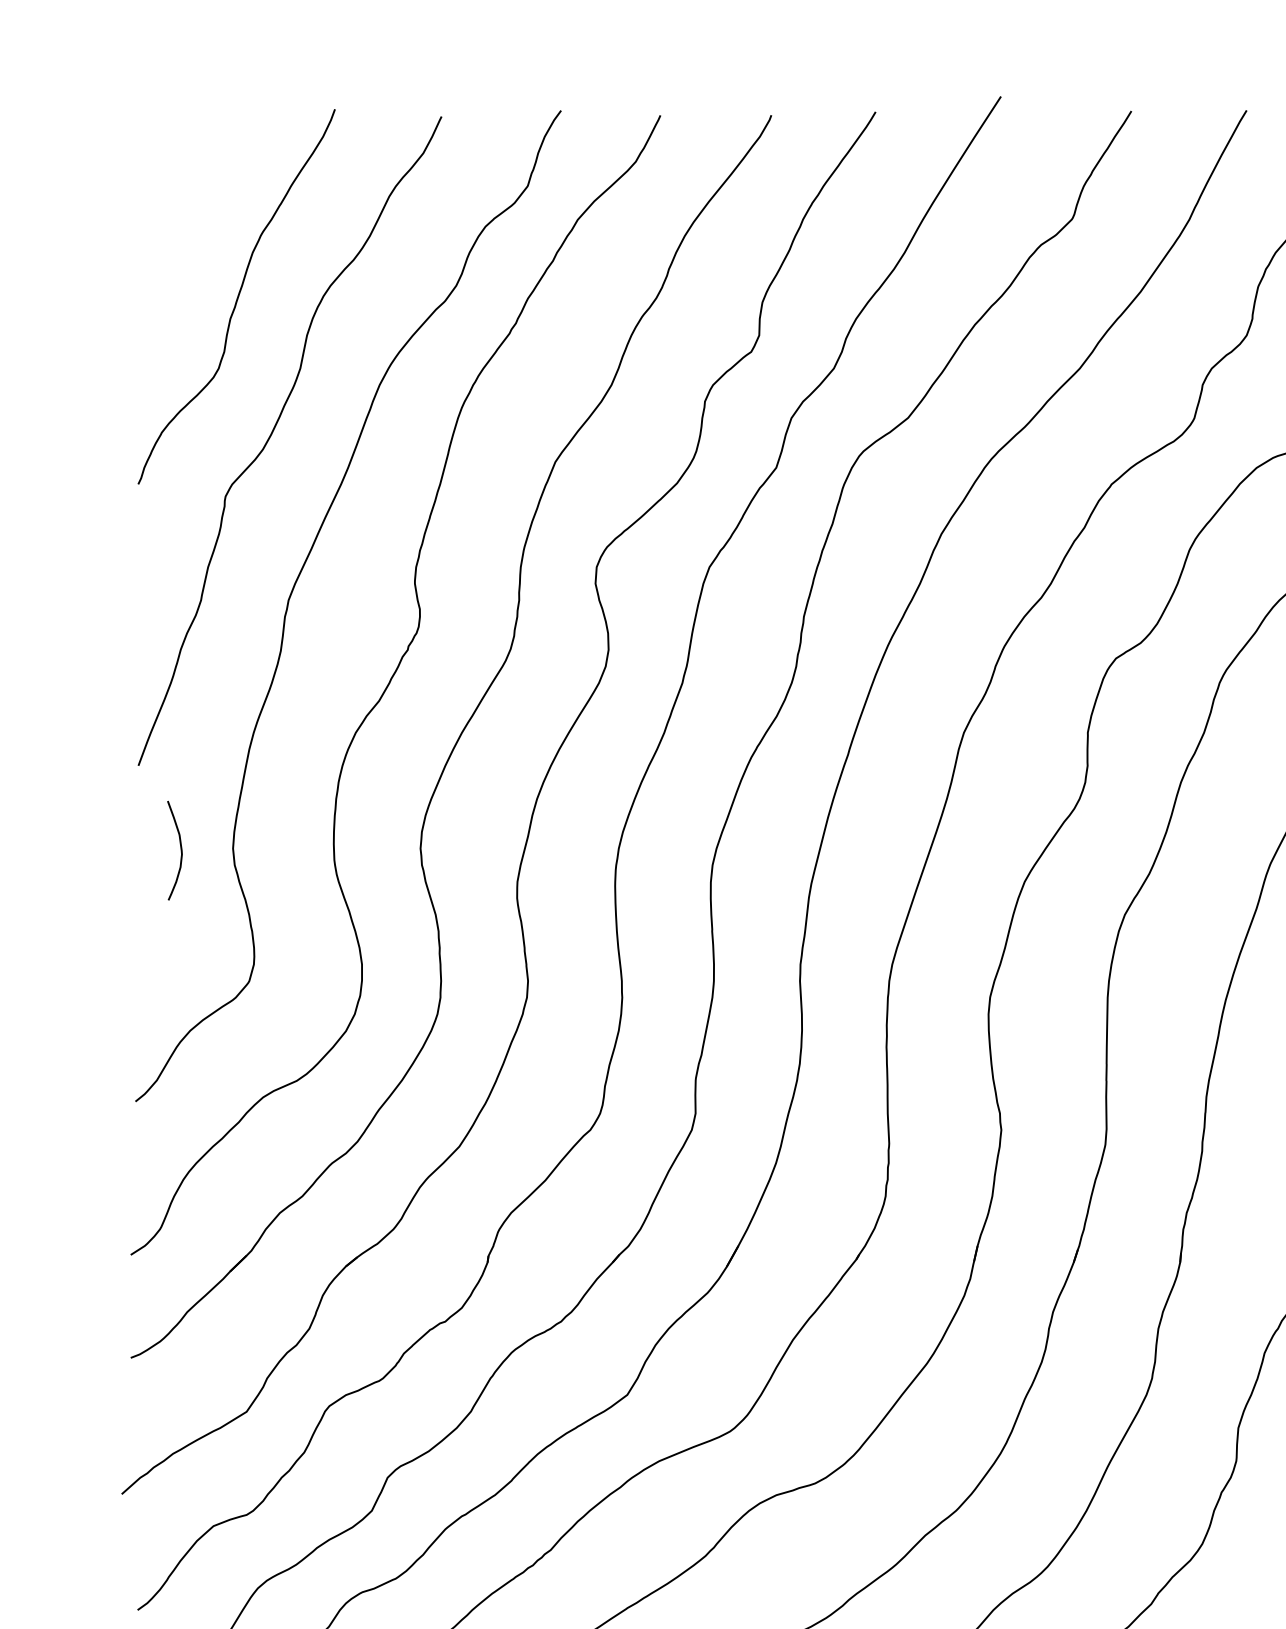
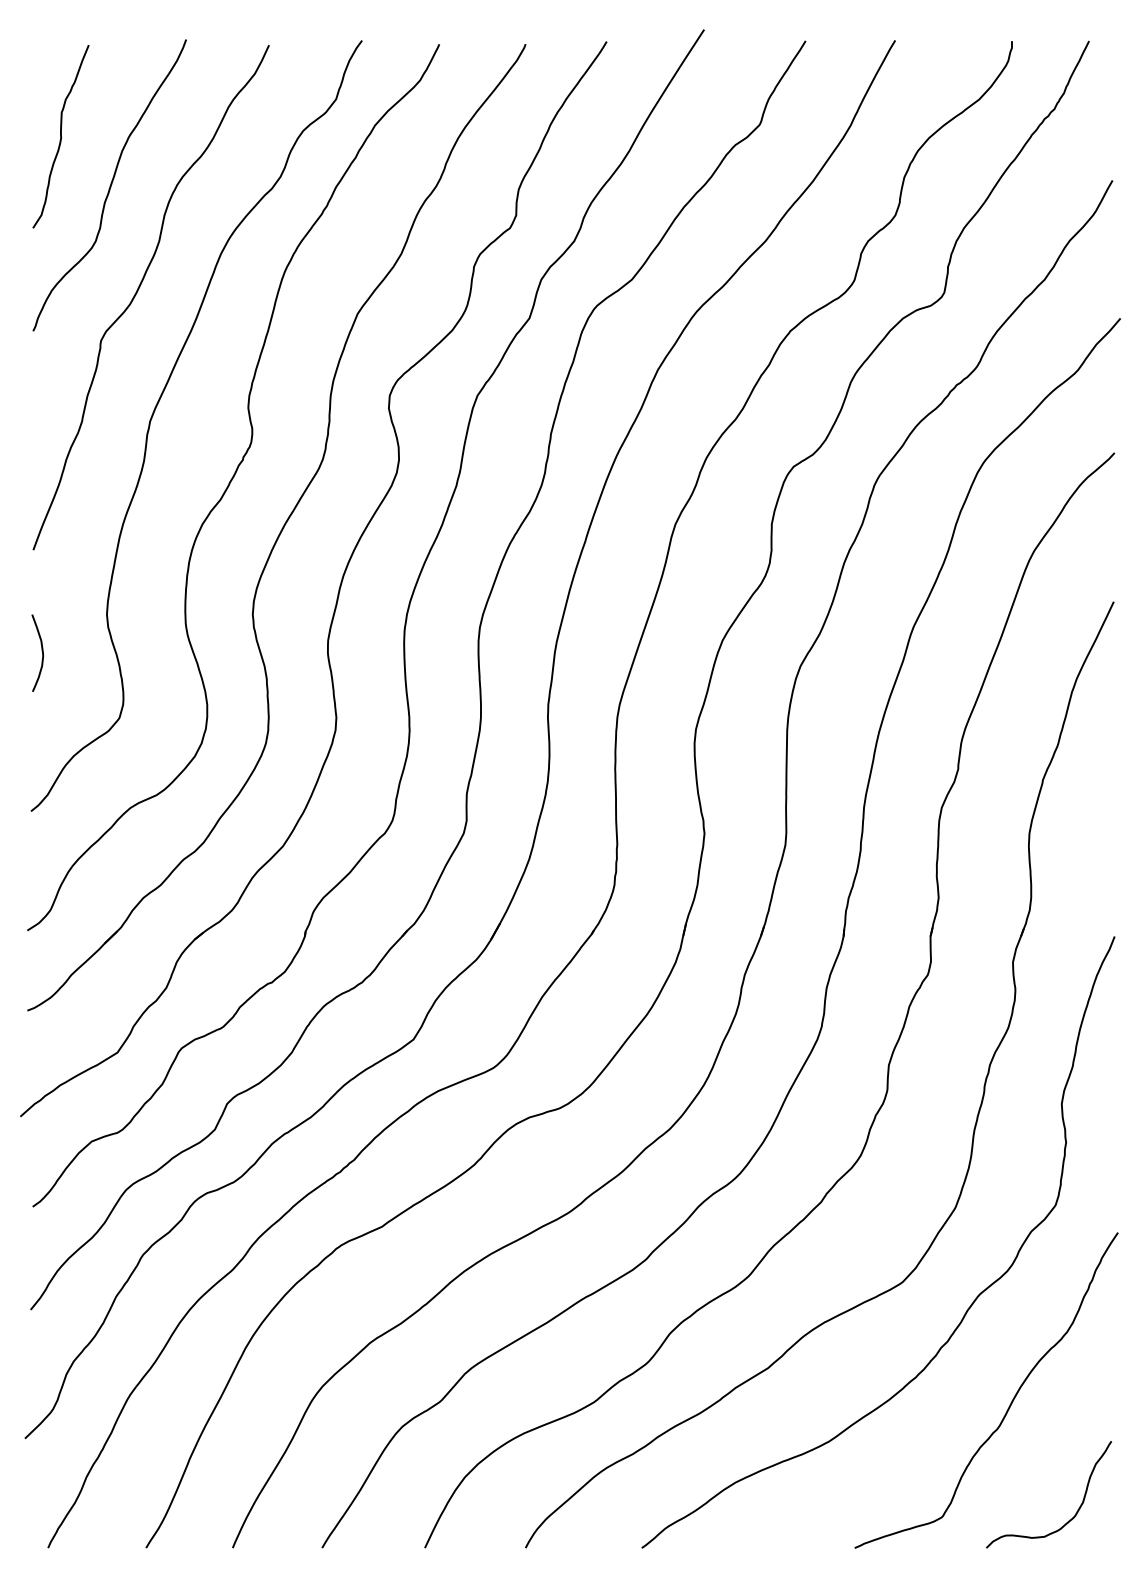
curve: (173, 233) -> (60, 136), added
curve: (179, 848) -> (41, 651), moved

